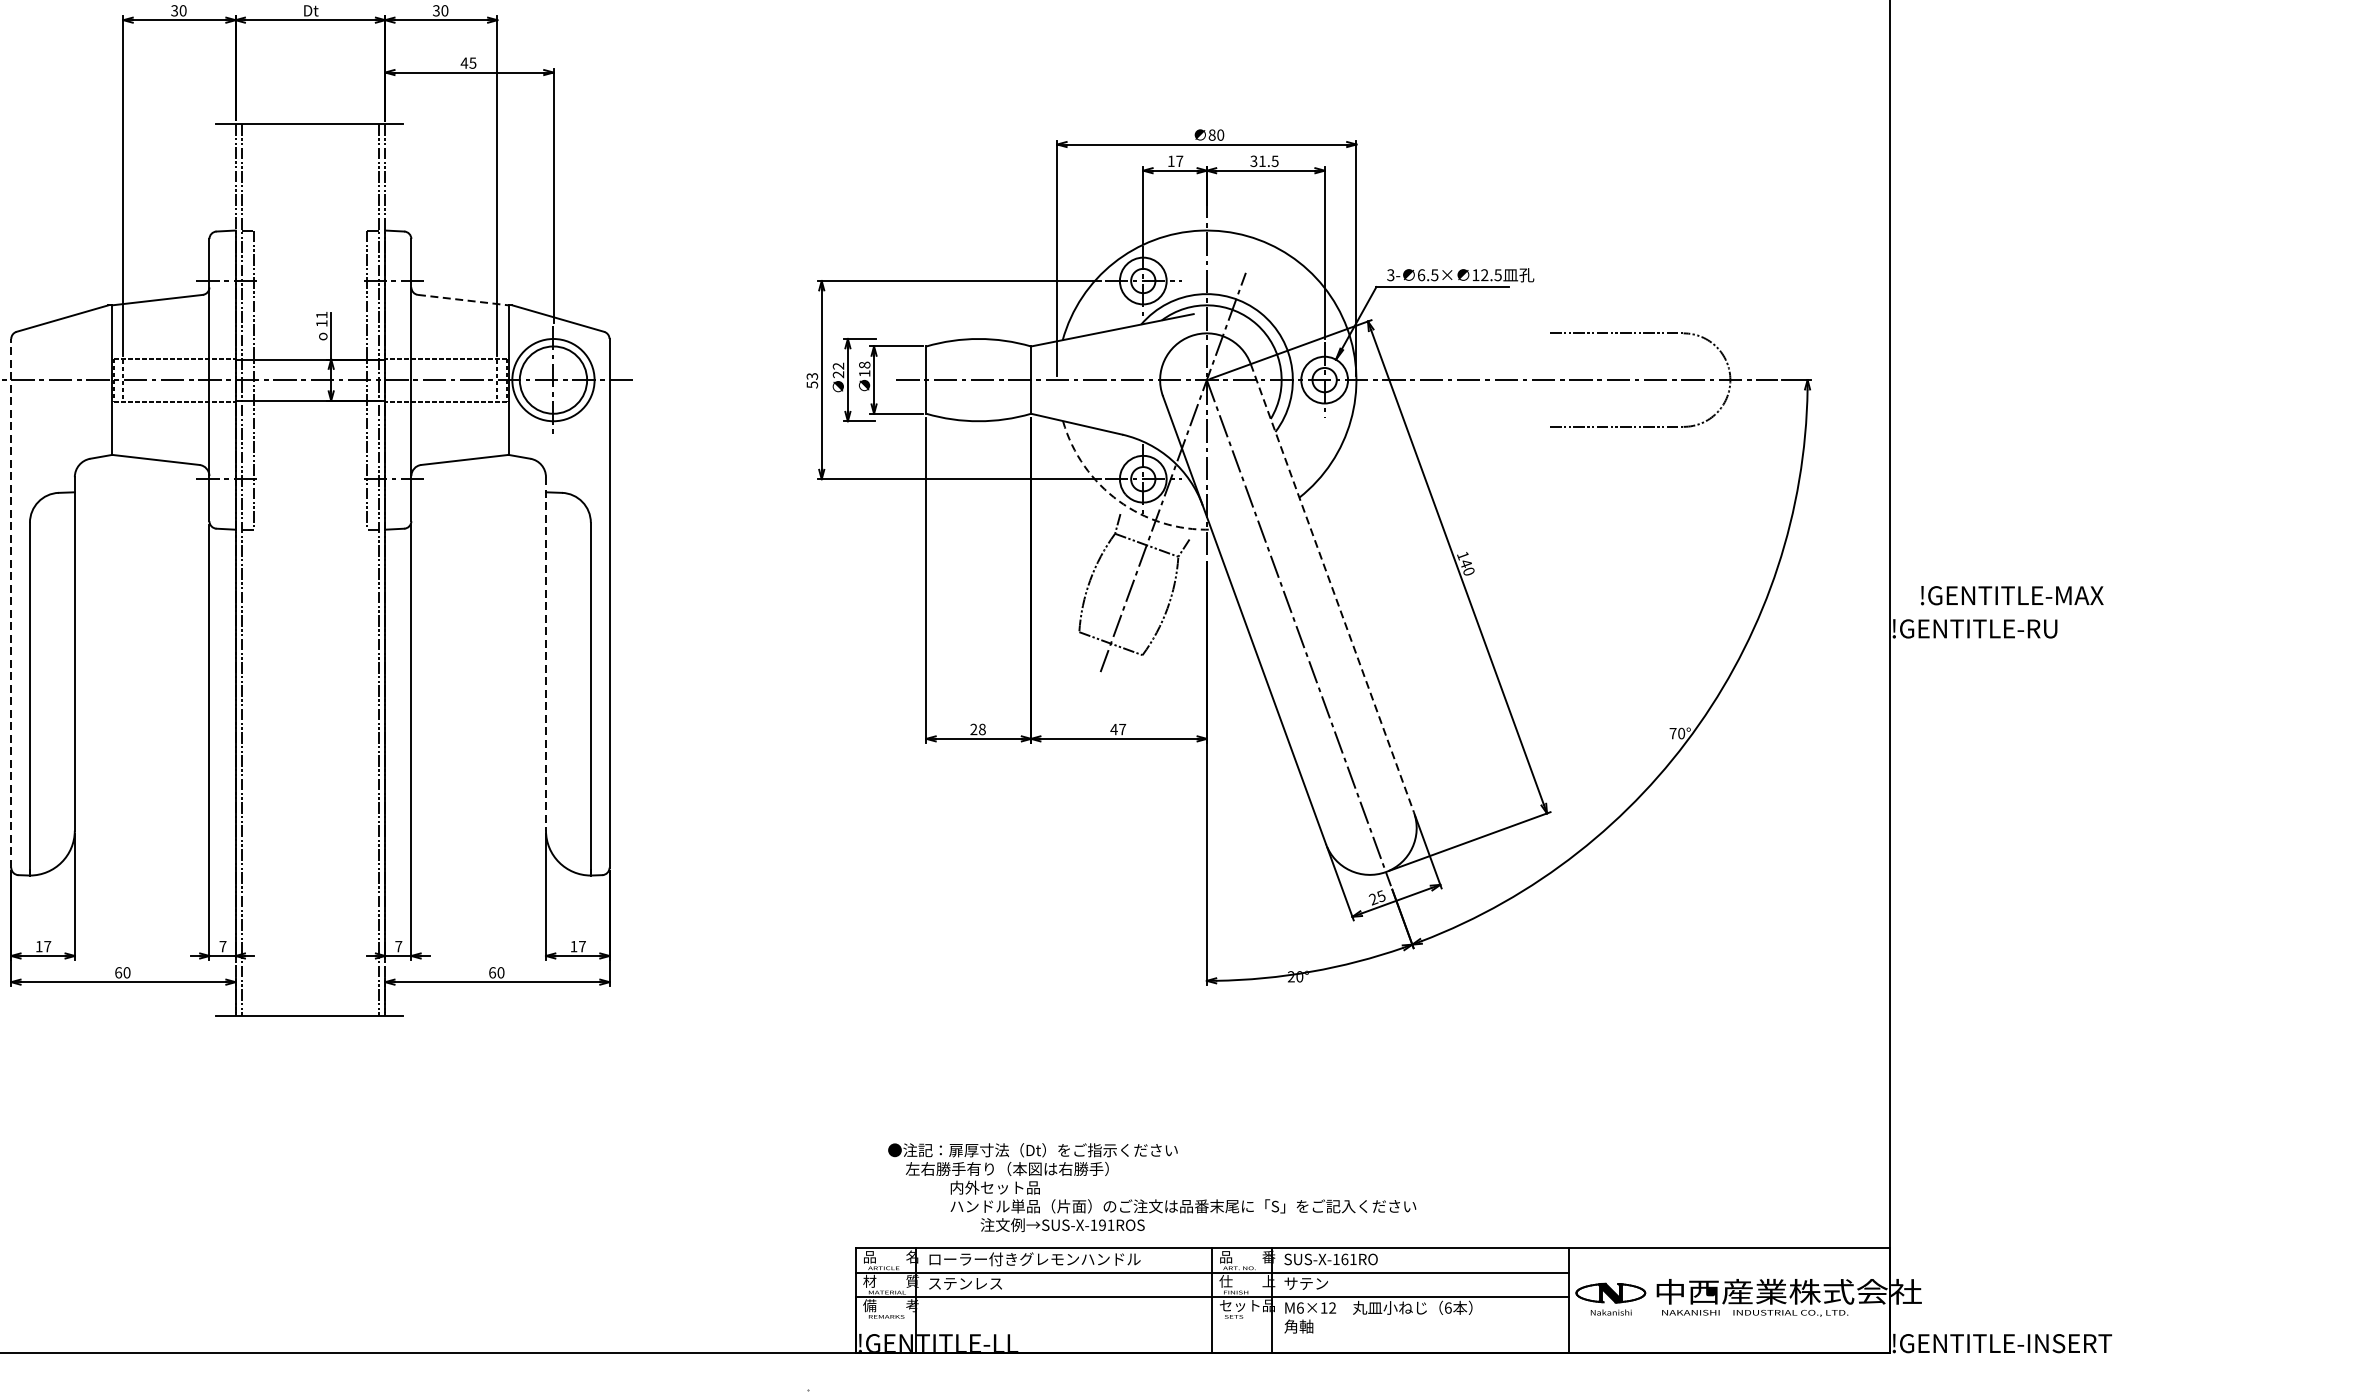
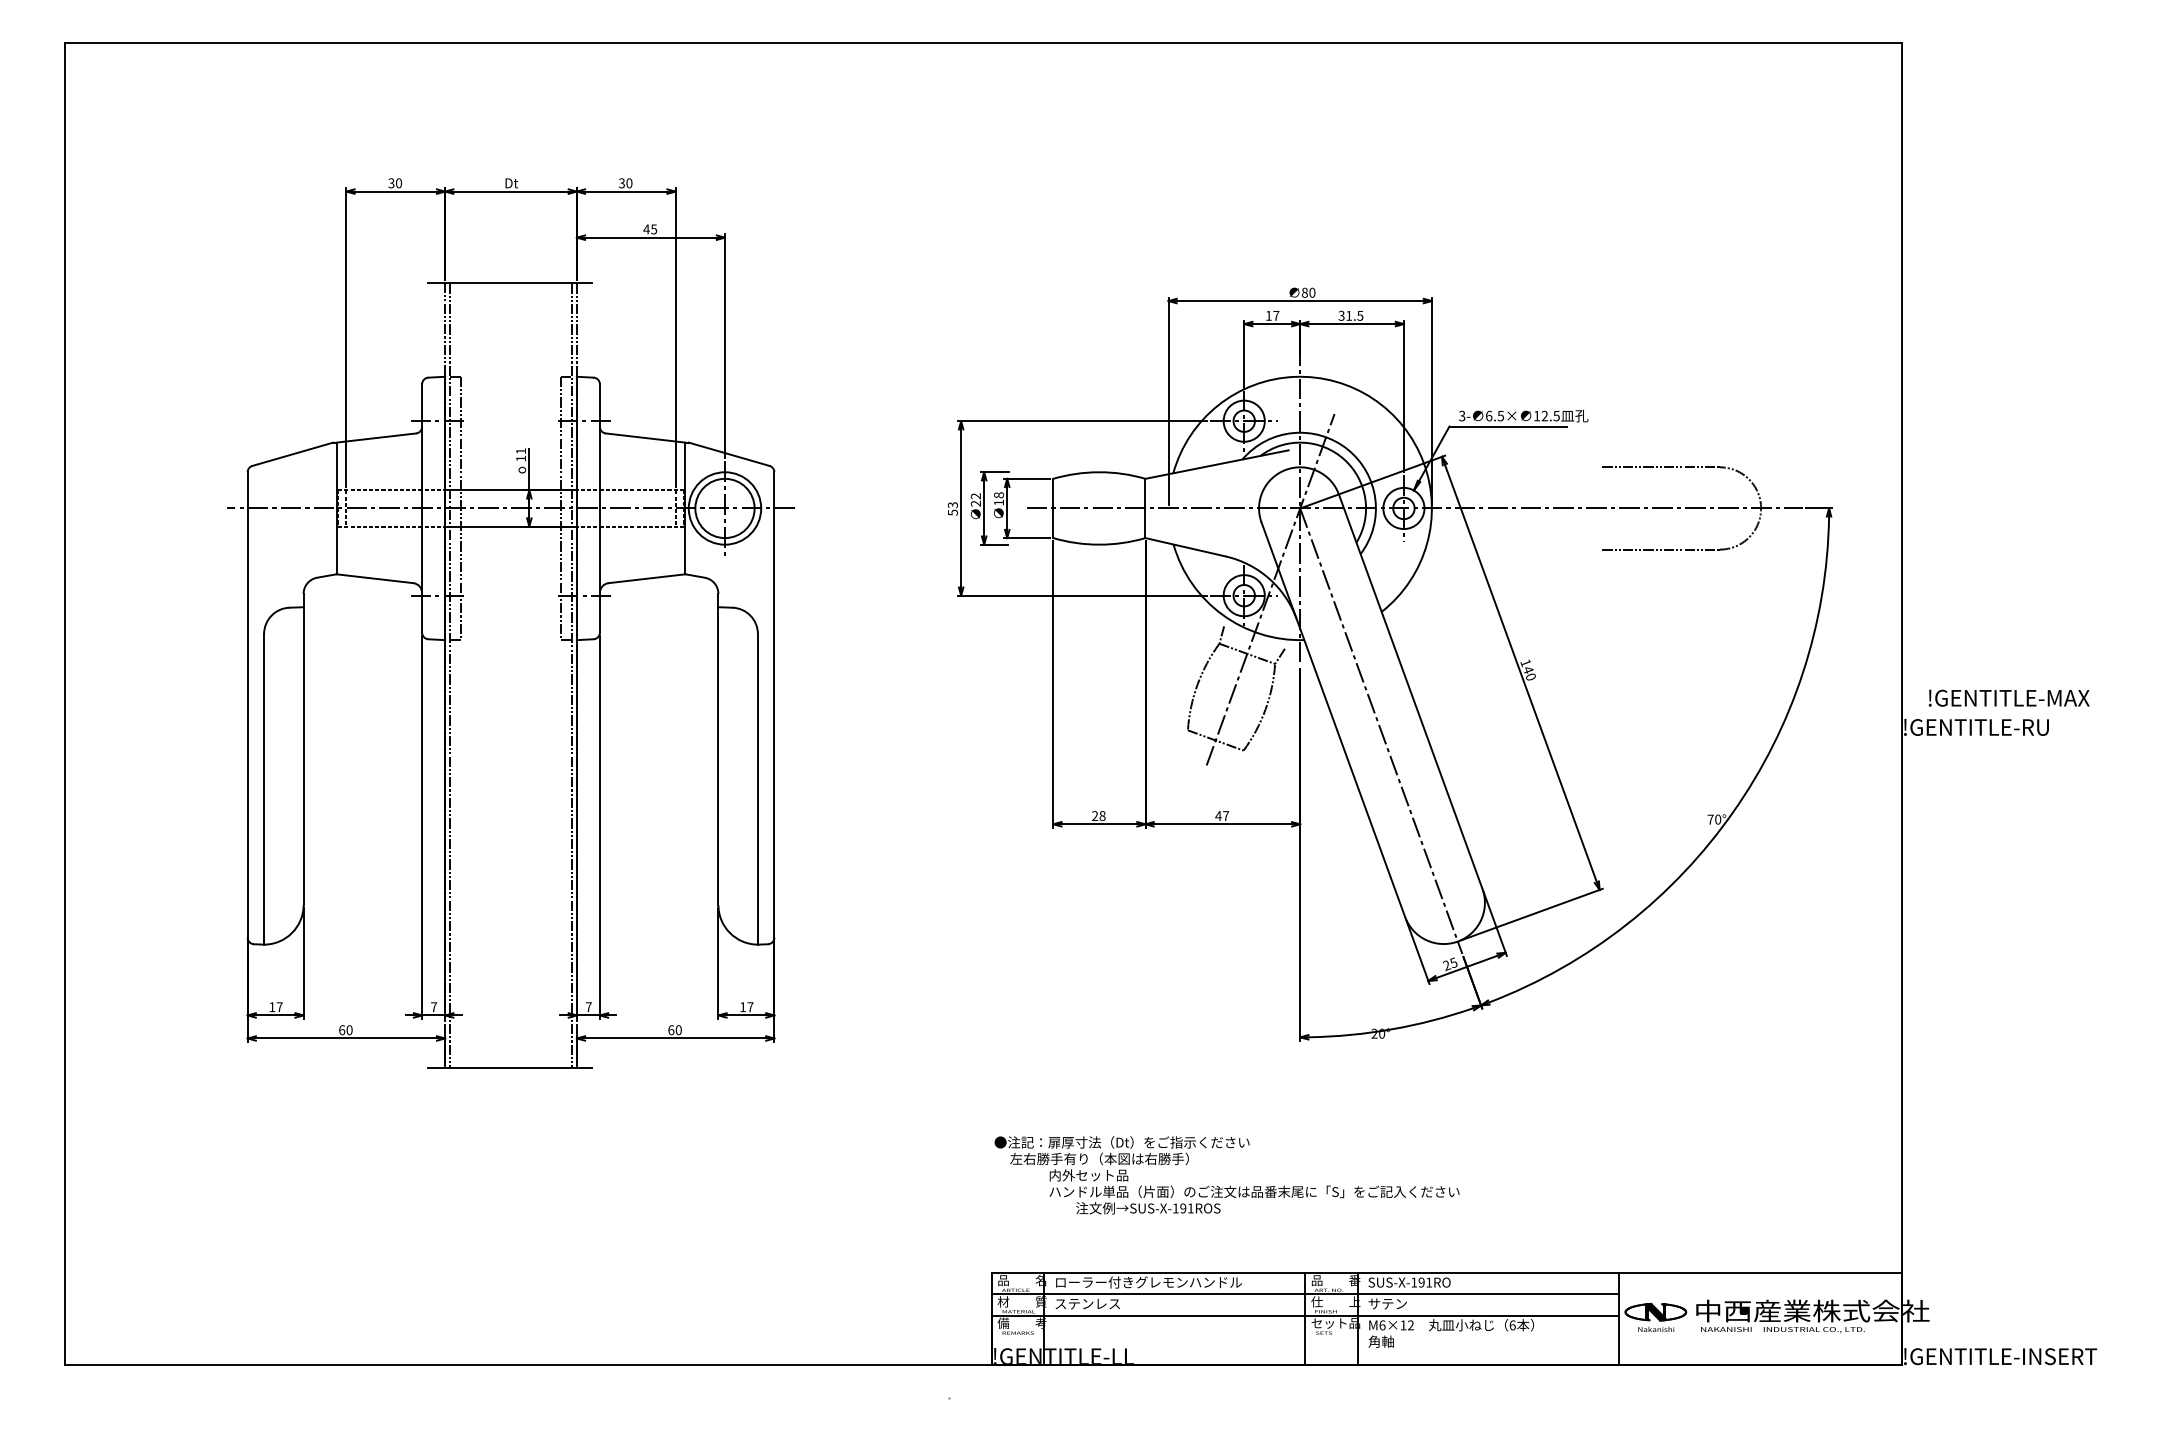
line: (464, 300) -> (646, 438), dashed -> solid
arc: (1118, 500) -> (1222, 614), dashed -> solid
line: (1332, 588) -> (1410, 691), dashed -> solid
line: (11, 602) -> (247, 704), dashed -> solid
line: (546, 653) -> (718, 749), dashed -> solid
text: (1151, 1187) -> (1226, 1175), moved
text: (1344, 1259) -> (1421, 1282), SUS-X-161RO -> SUS-X-191RO

